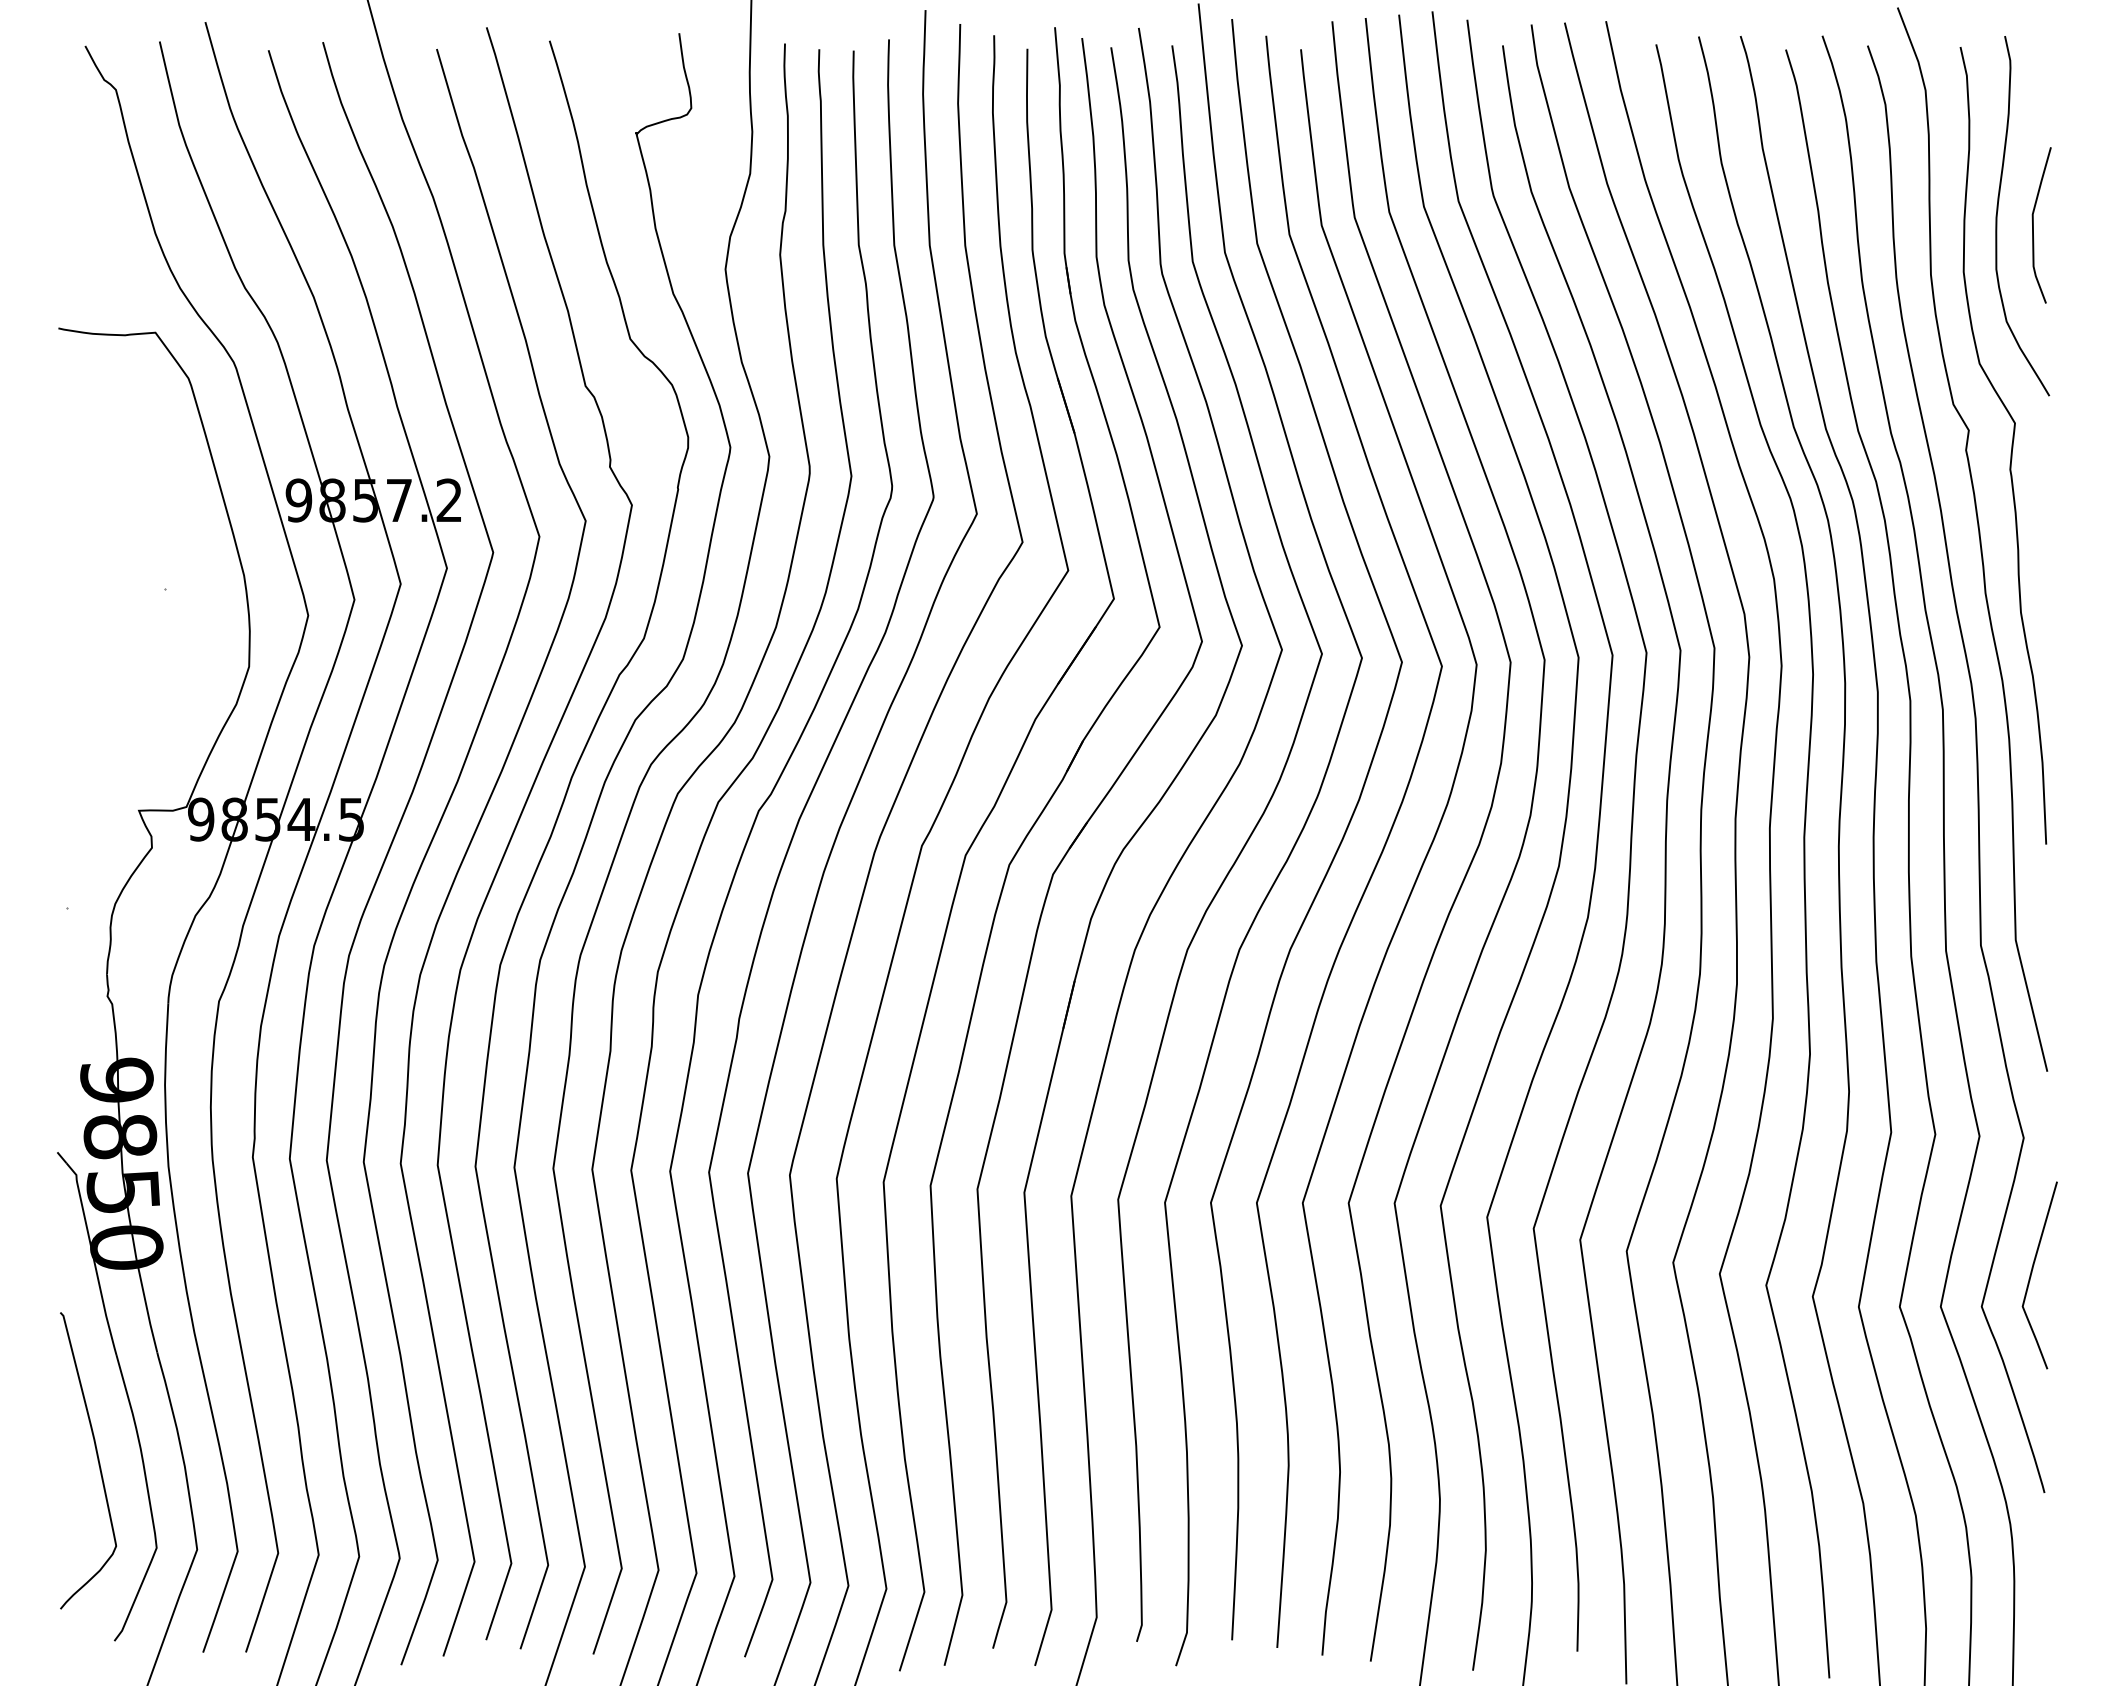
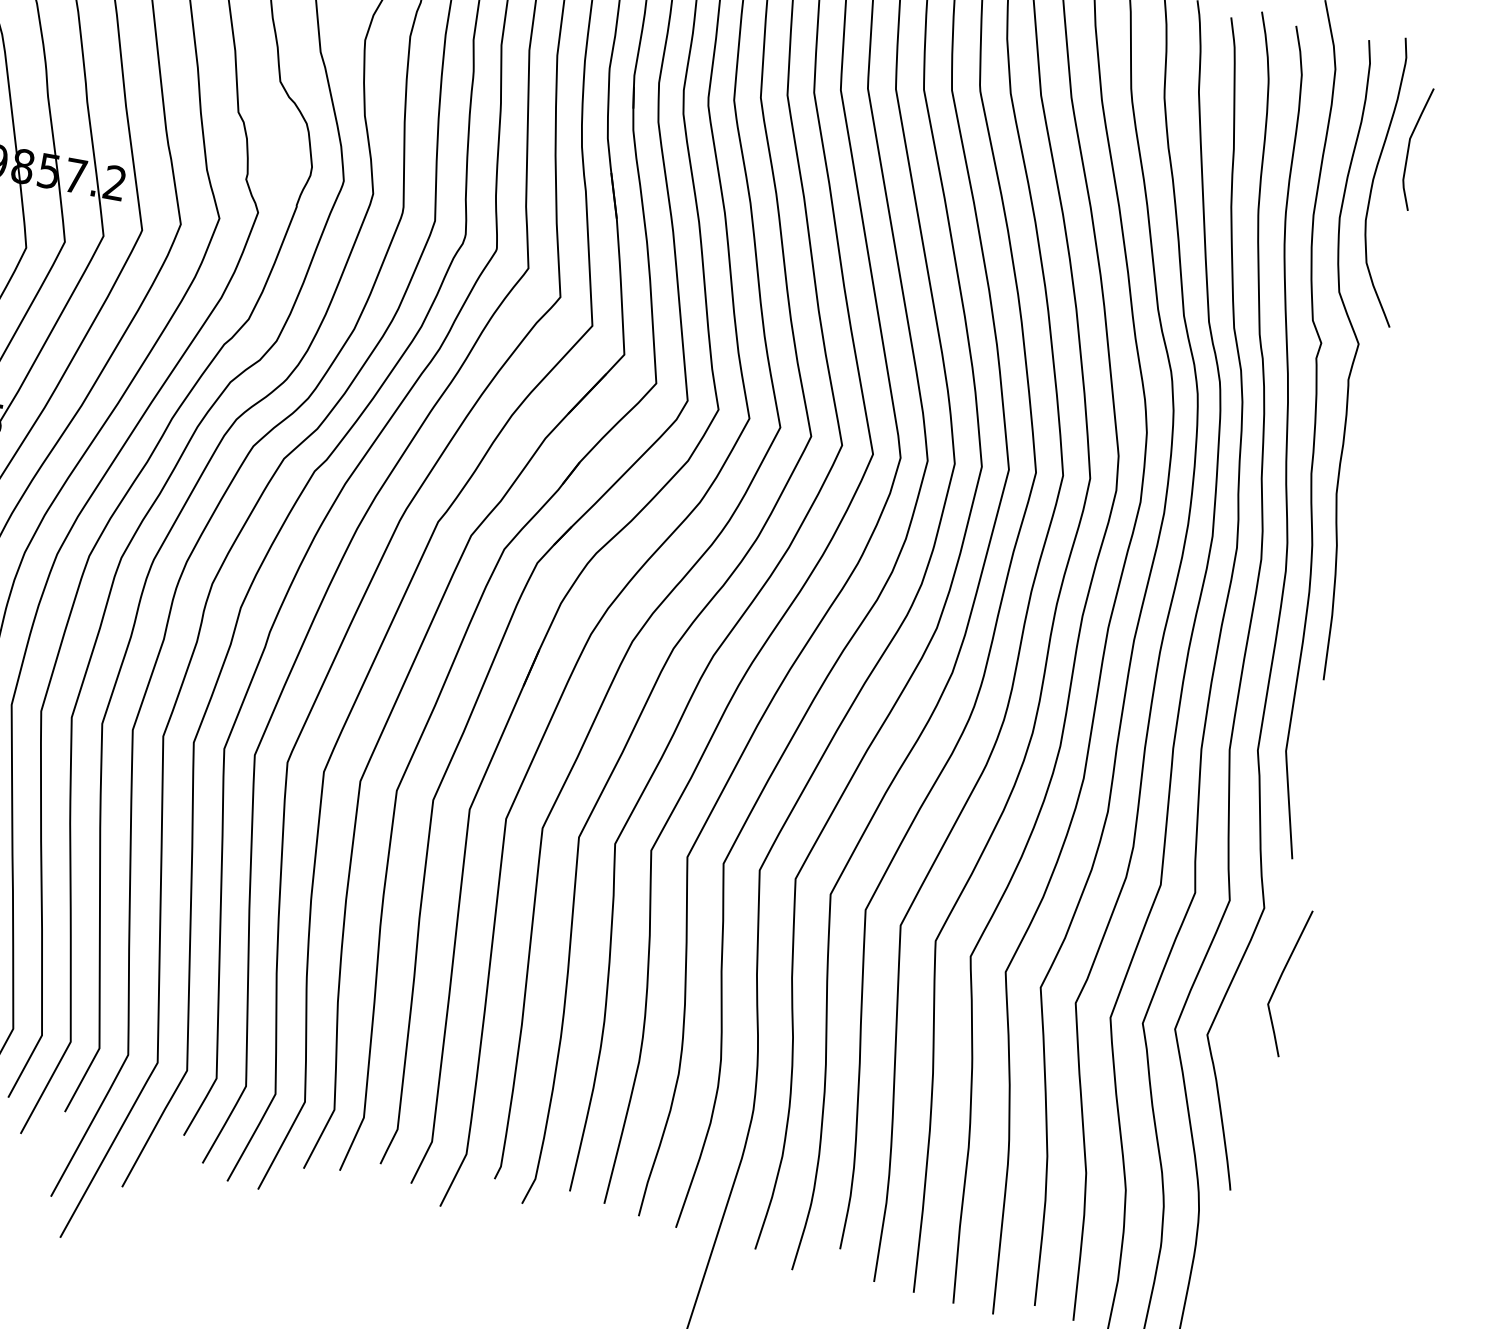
curve: (2033, 225) -> (1409, 147), moved
curve: (2032, 1273) -> (1280, 979), moved

